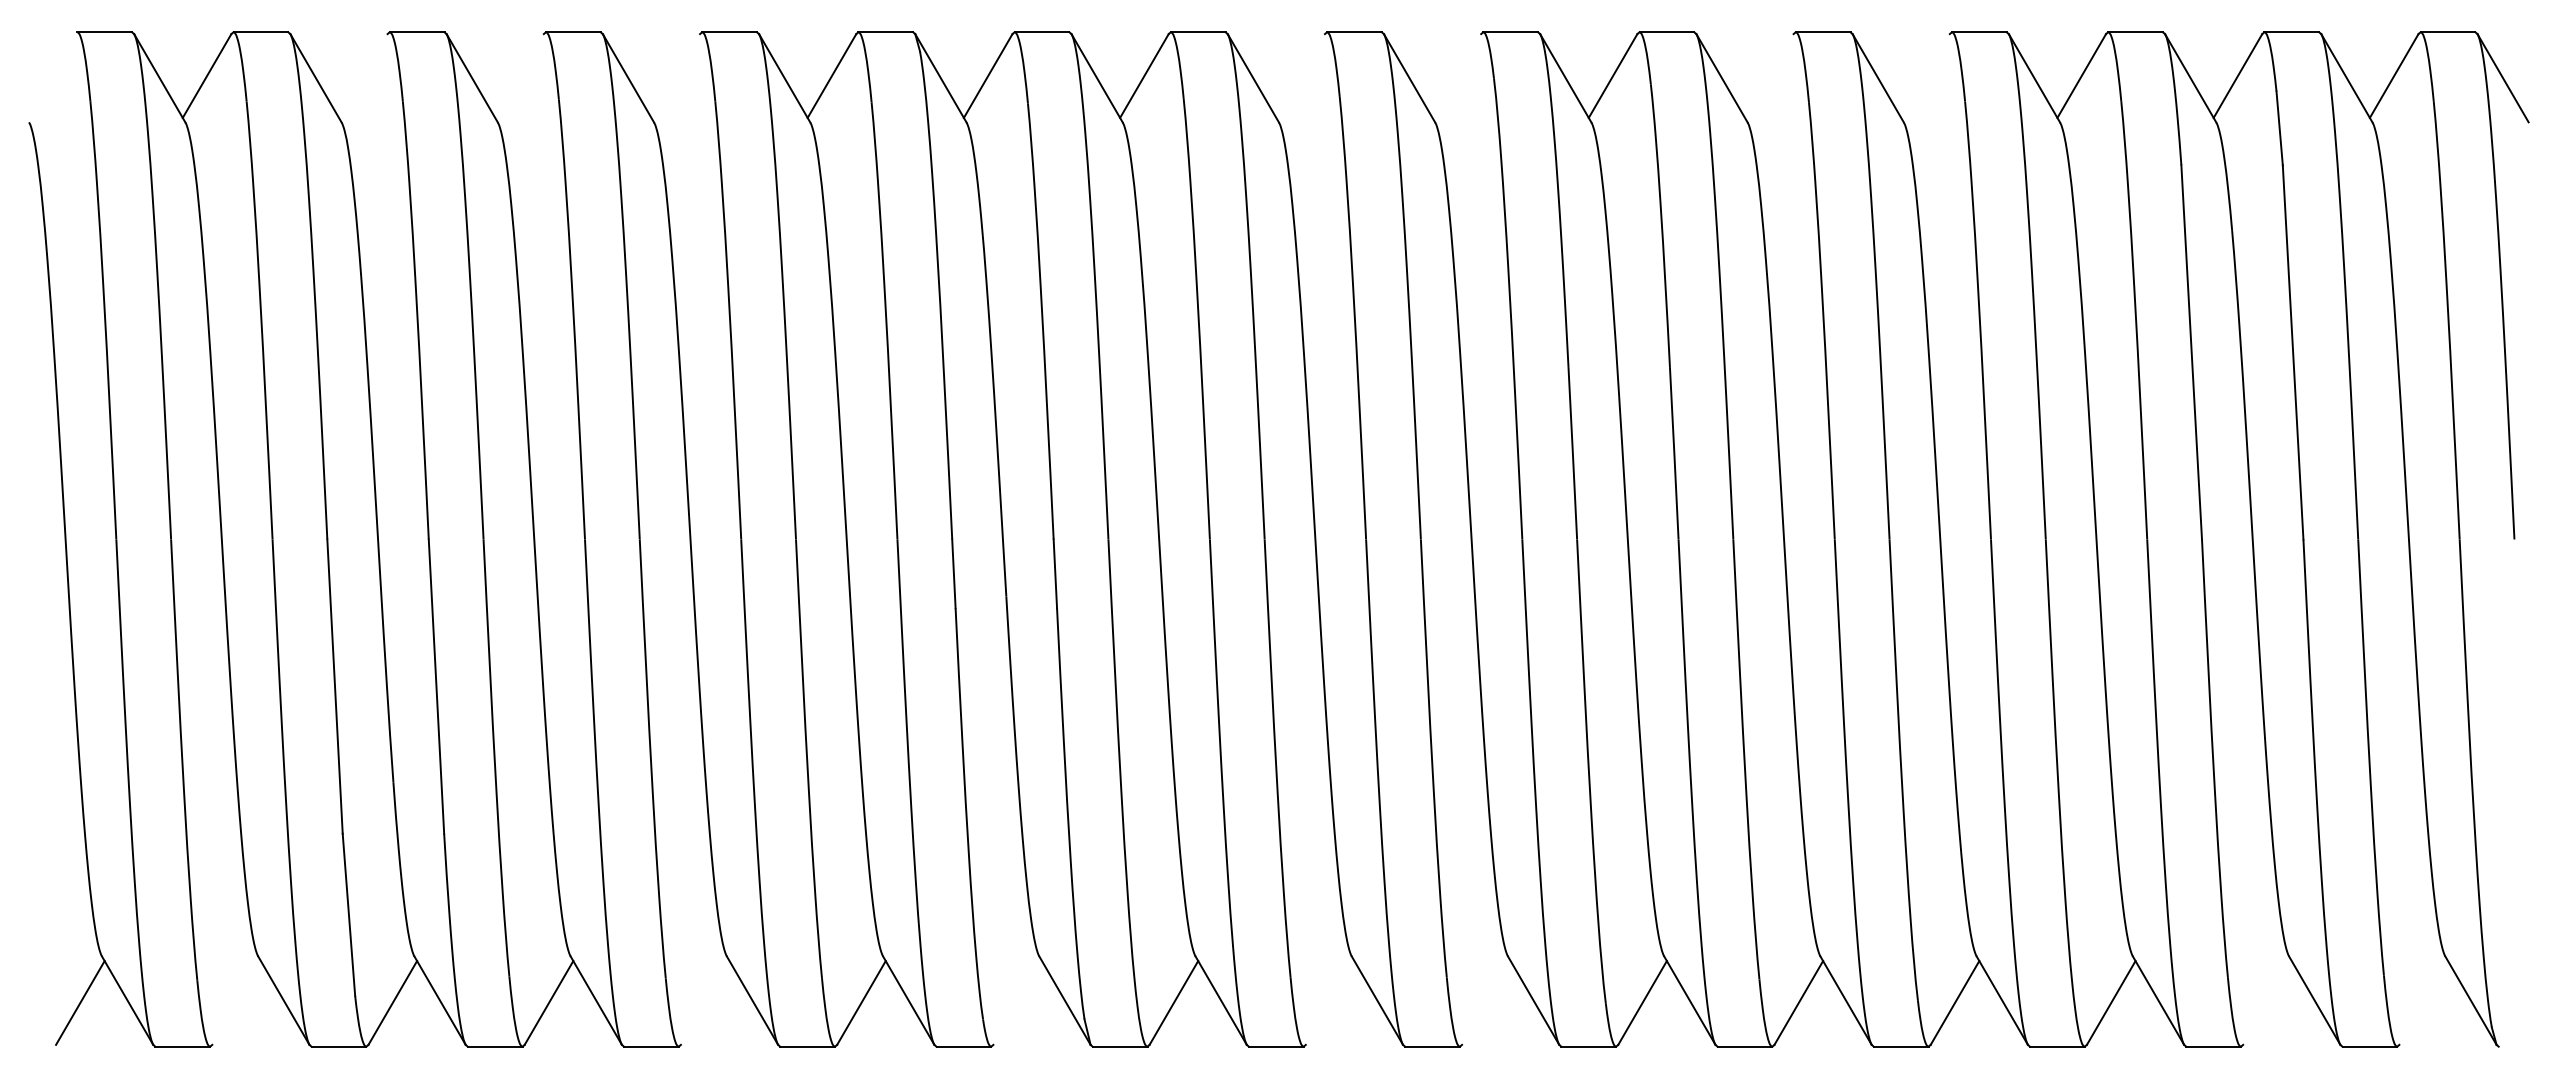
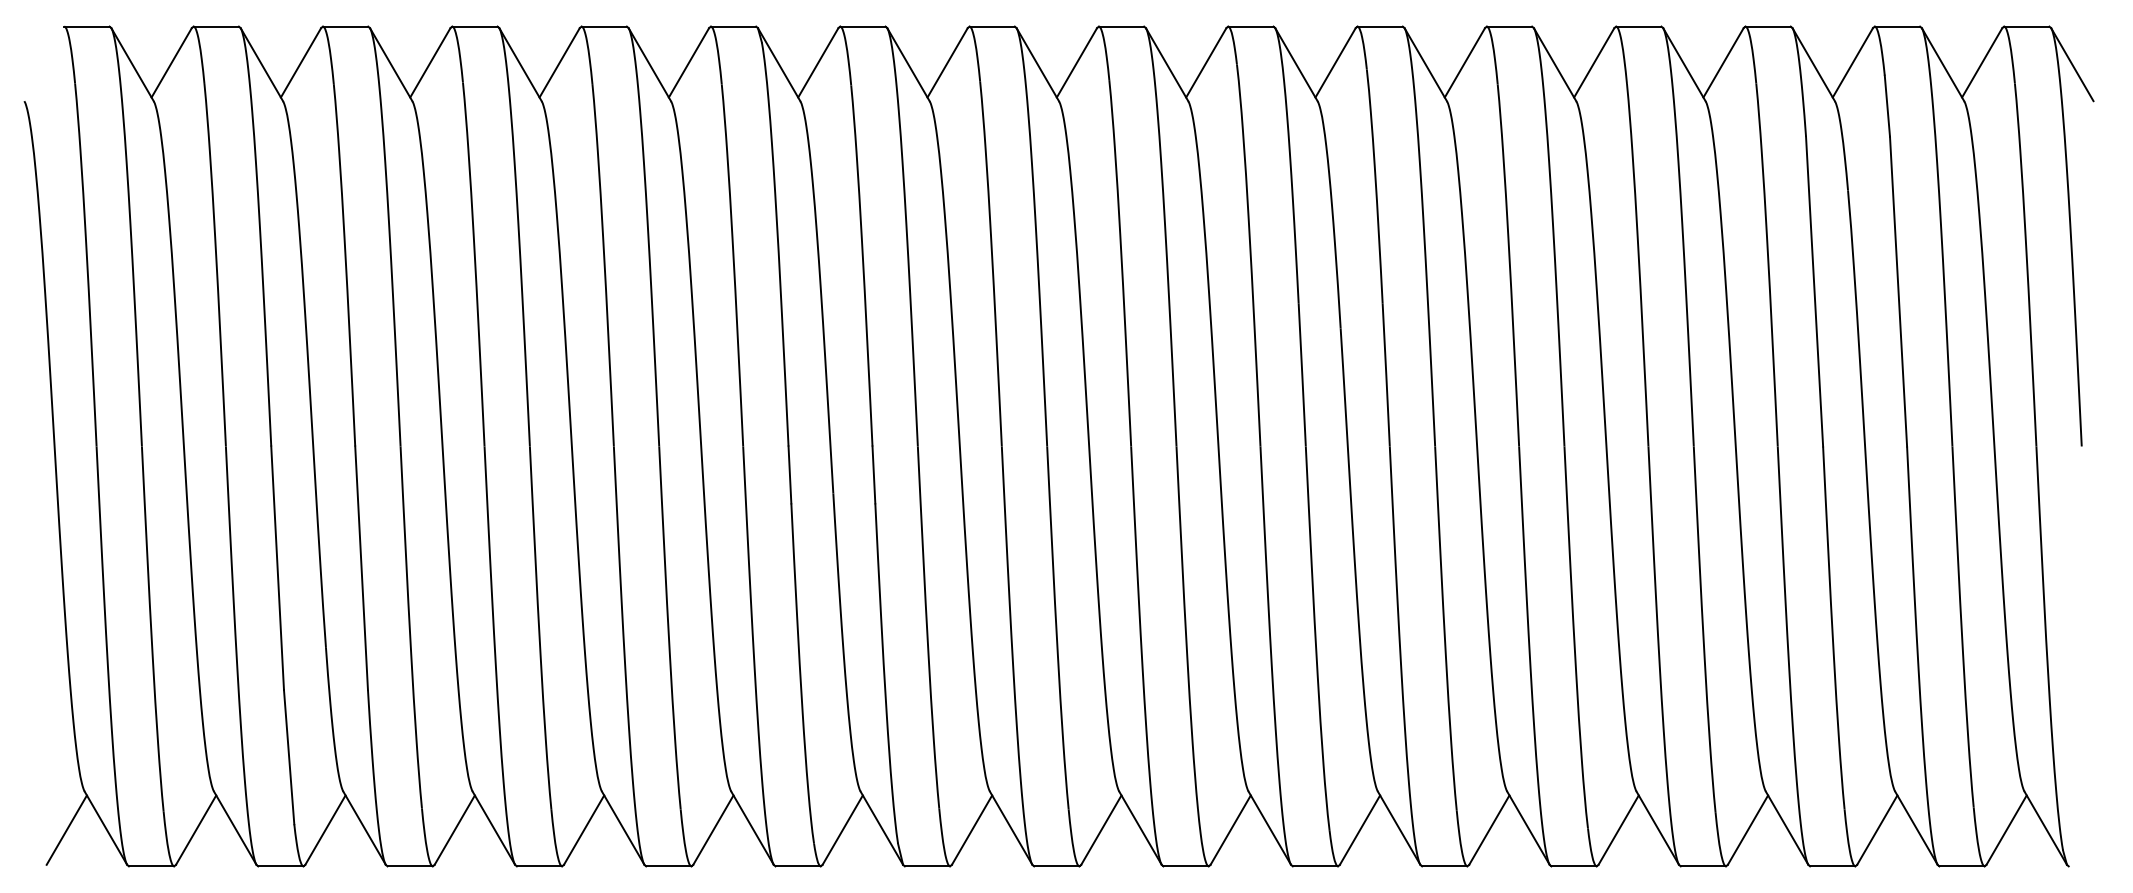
line: (363, 75) -> (301, 62), added
line: (519, 75) -> (430, 62), added
line: (675, 75) -> (559, 62), added
line: (1300, 75) -> (1076, 62), added
line: (1456, 75) -> (1205, 62), added
line: (1768, 75) -> (1464, 62), added
line: (1925, 75) -> (1594, 62), added
line: (236, 1002) -> (196, 829), added
line: (704, 1002) -> (583, 829), added
line: (1017, 1002) -> (842, 829), added
line: (1329, 1002) -> (1100, 829), added
line: (1486, 1002) -> (1230, 829), added
line: (2267, 1002) -> (1877, 829), added
line: (2423, 1002) -> (2006, 829), added

